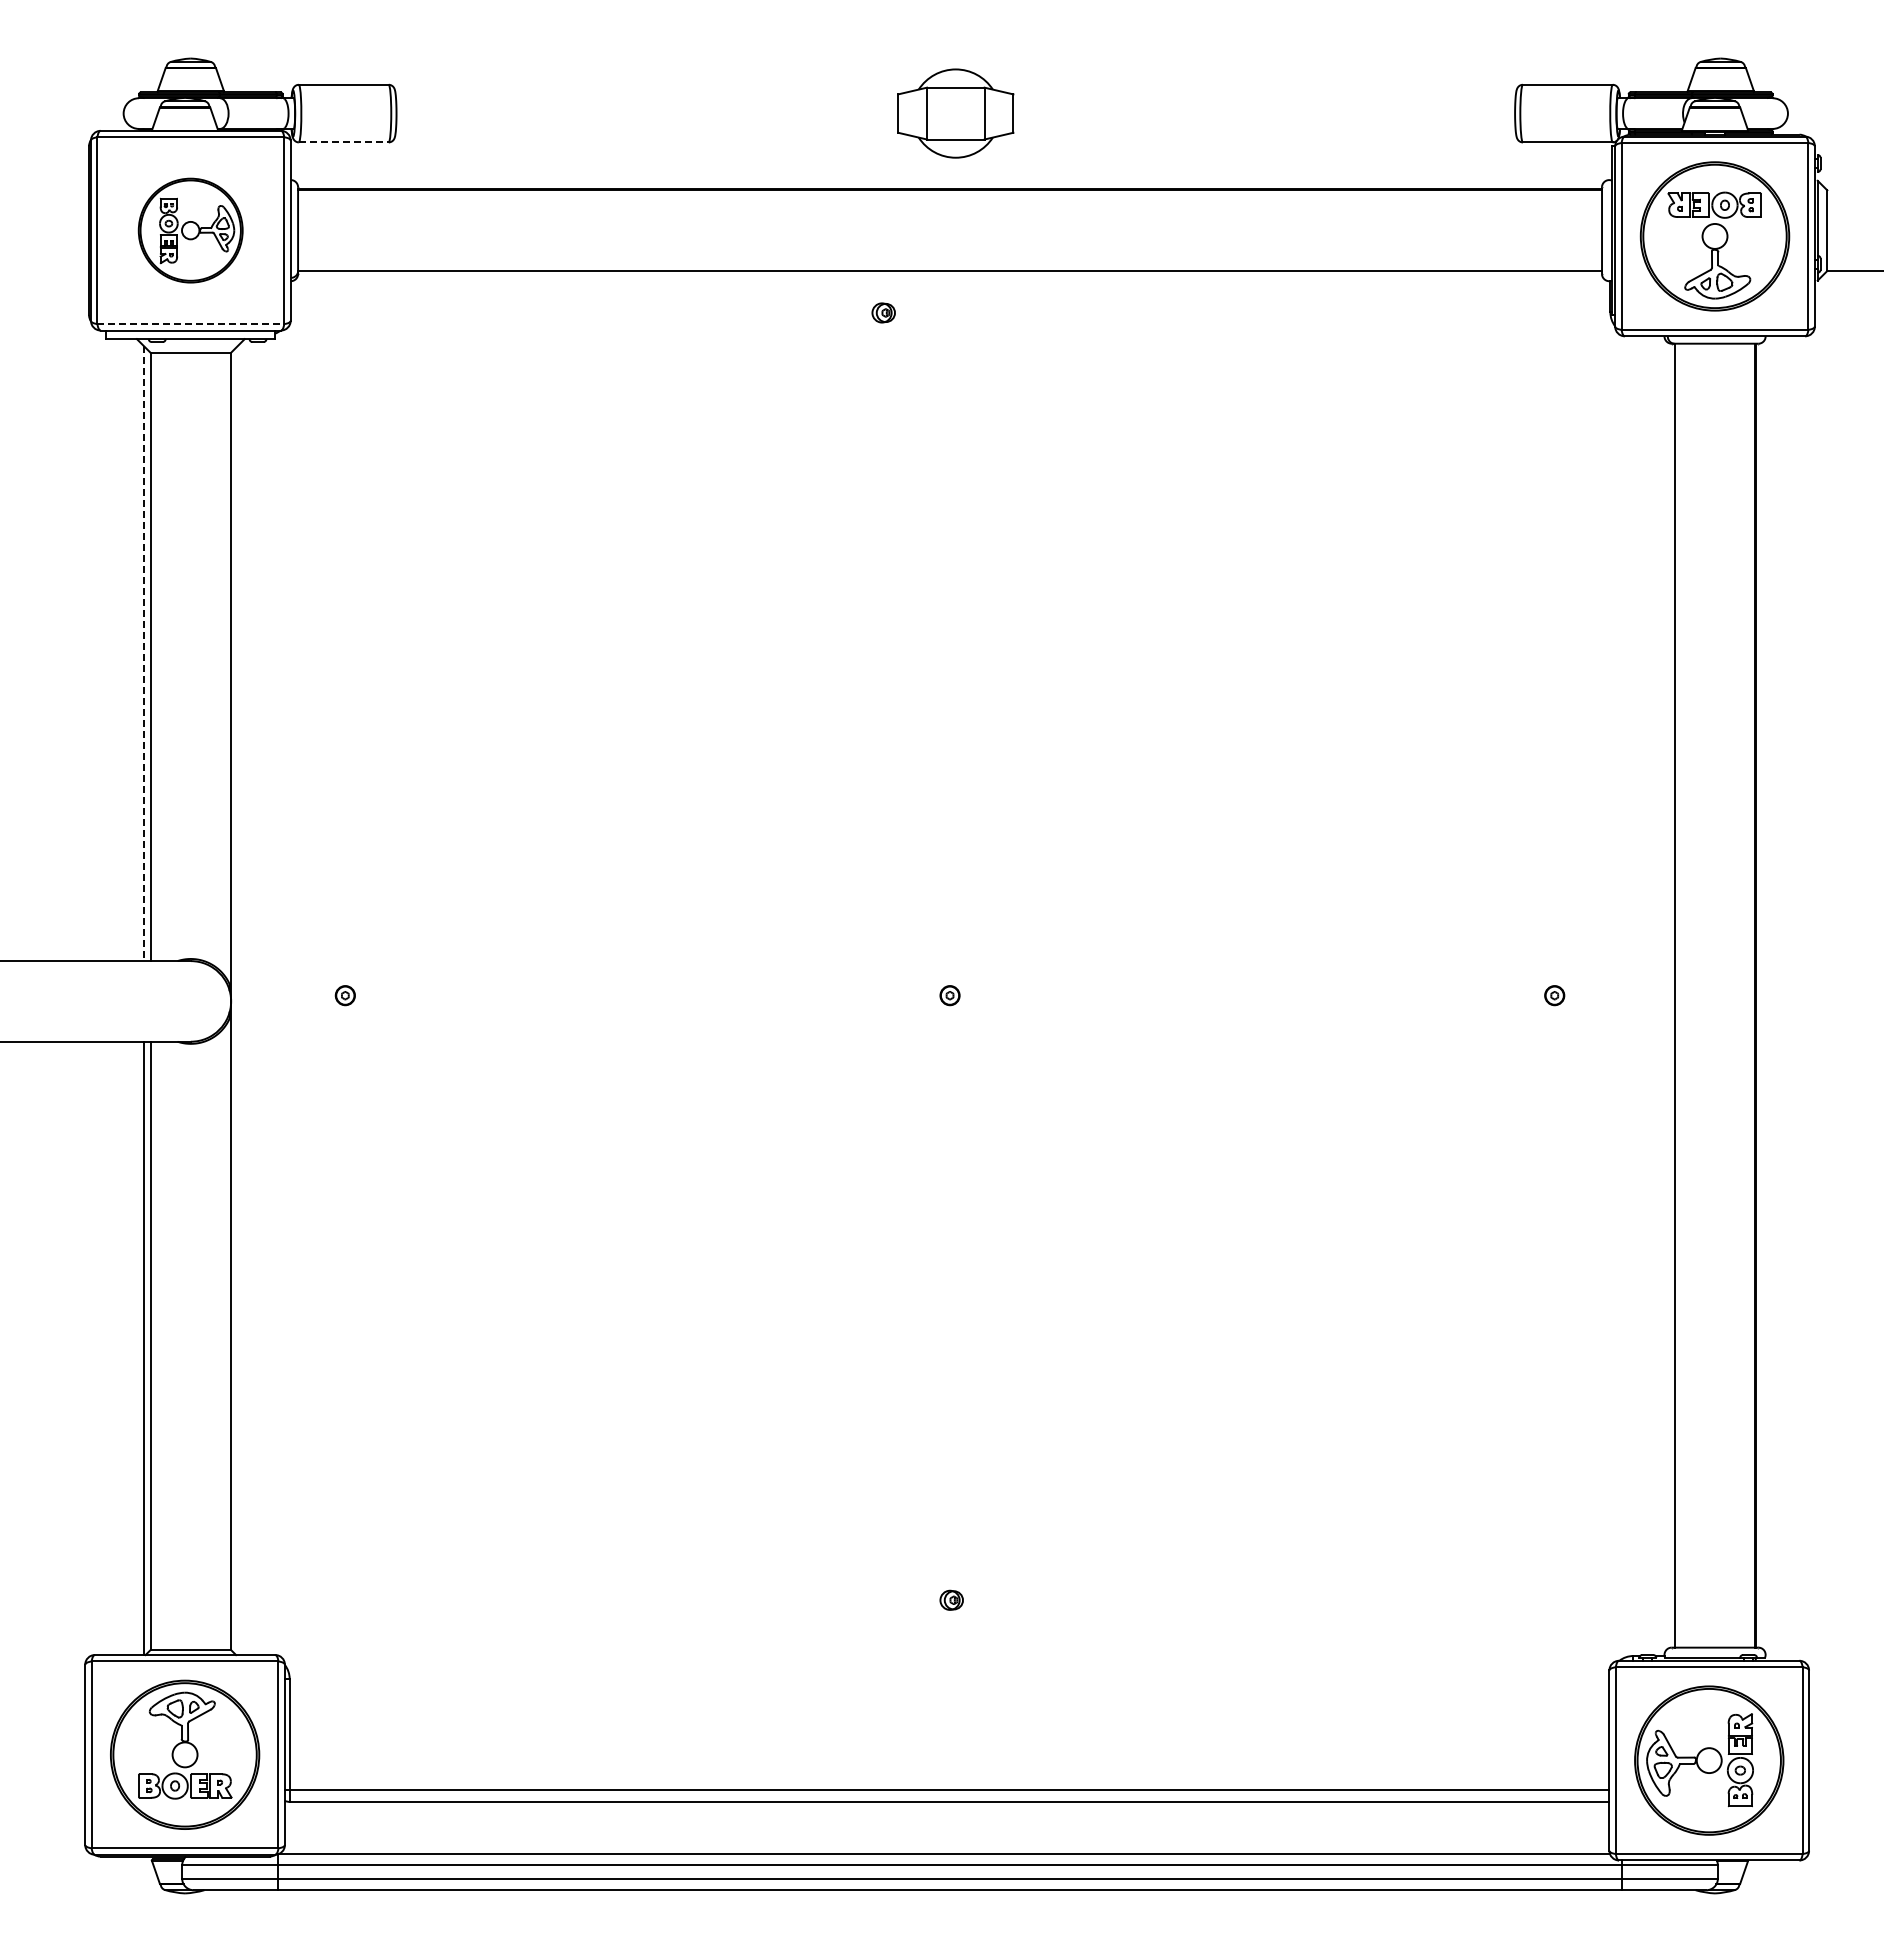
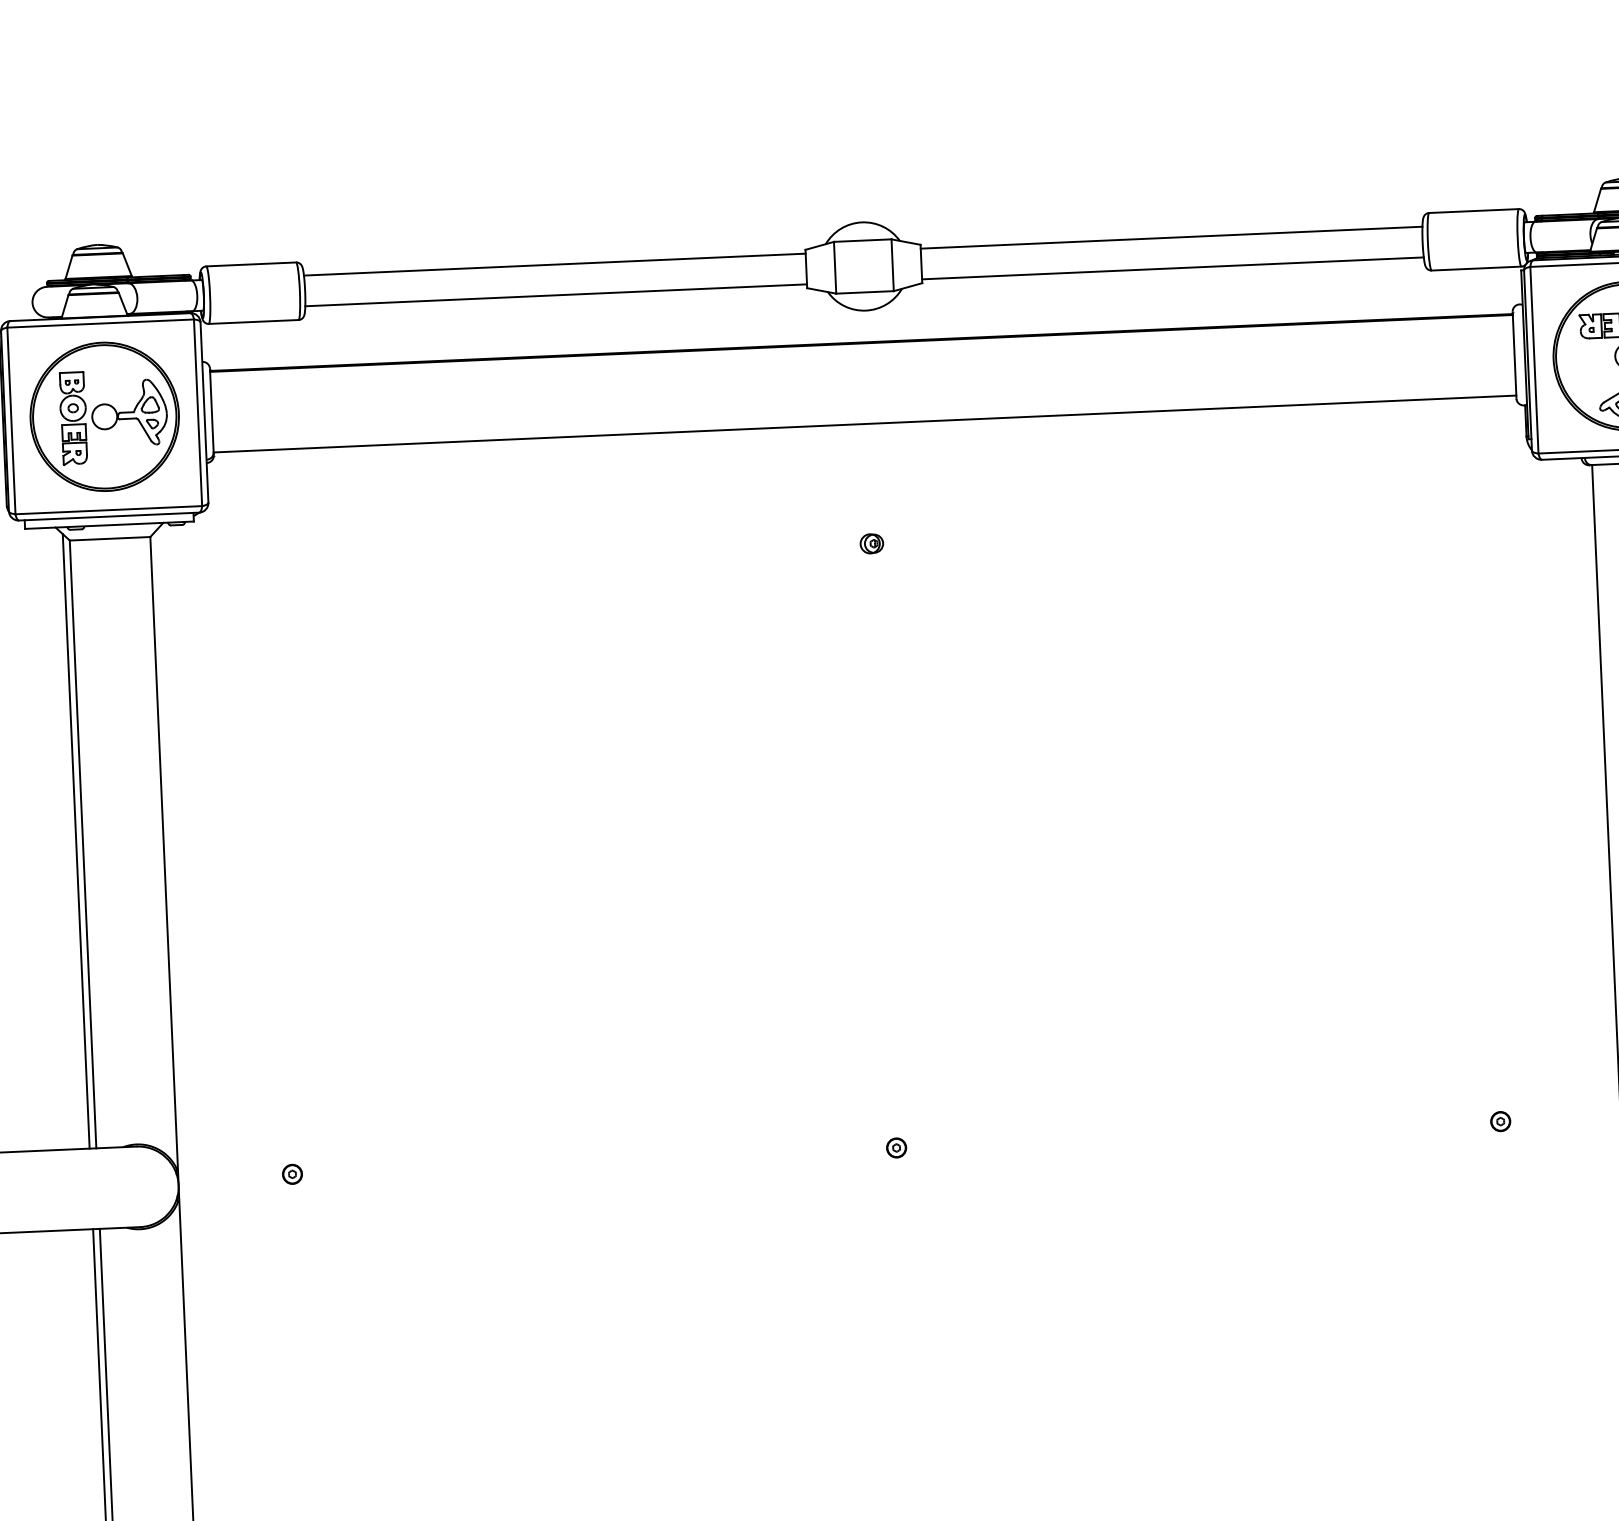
line: (647, 98) -> (555, 264), added
line: (1264, 98) -> (1171, 237), added
line: (647, 128) -> (556, 294), added
line: (1264, 128) -> (1172, 267), added
line: (343, 142) -> (253, 322), dashed -> solid
part: (190, 230) -> (104, 416), size x1.43
part: (883, 312) -> (871, 543), moved
line: (191, 324) -> (109, 510), dashed -> solid
line: (143, 653) -> (75, 841), dashed -> solid

